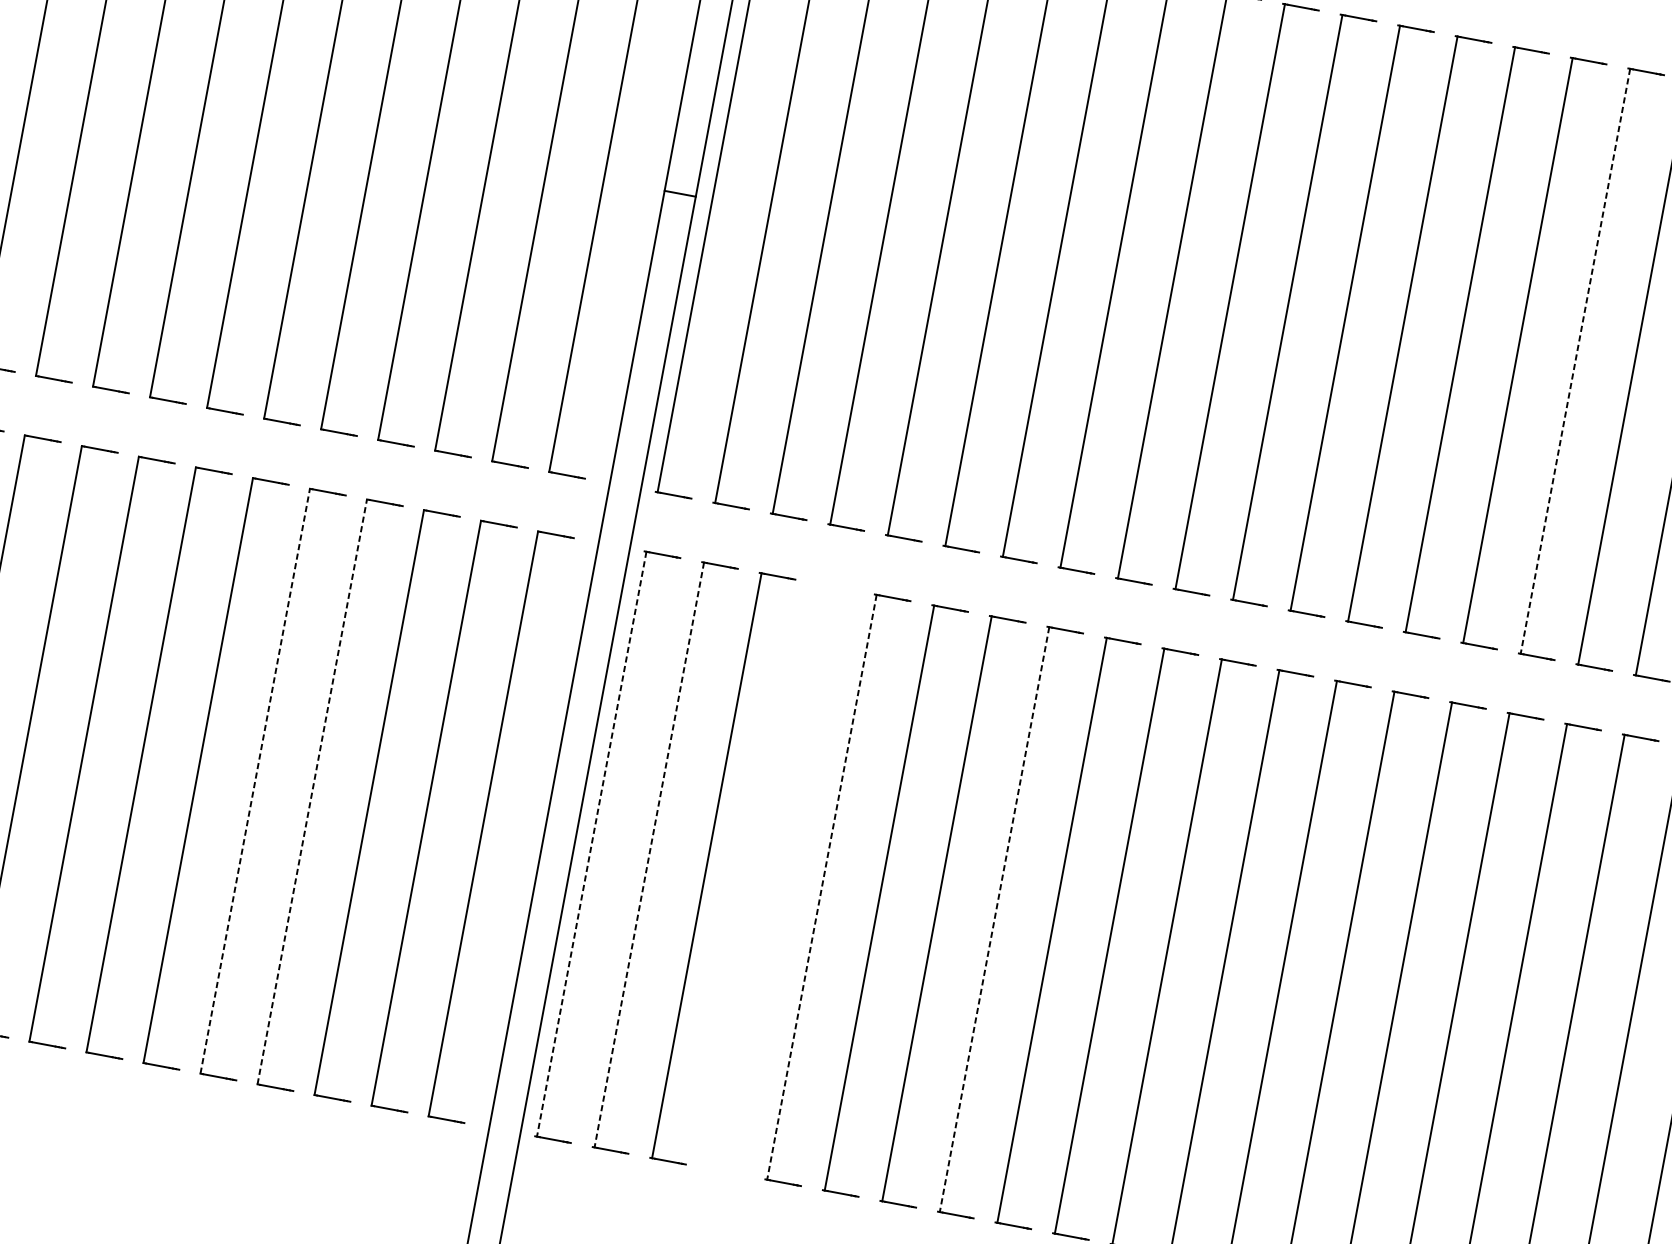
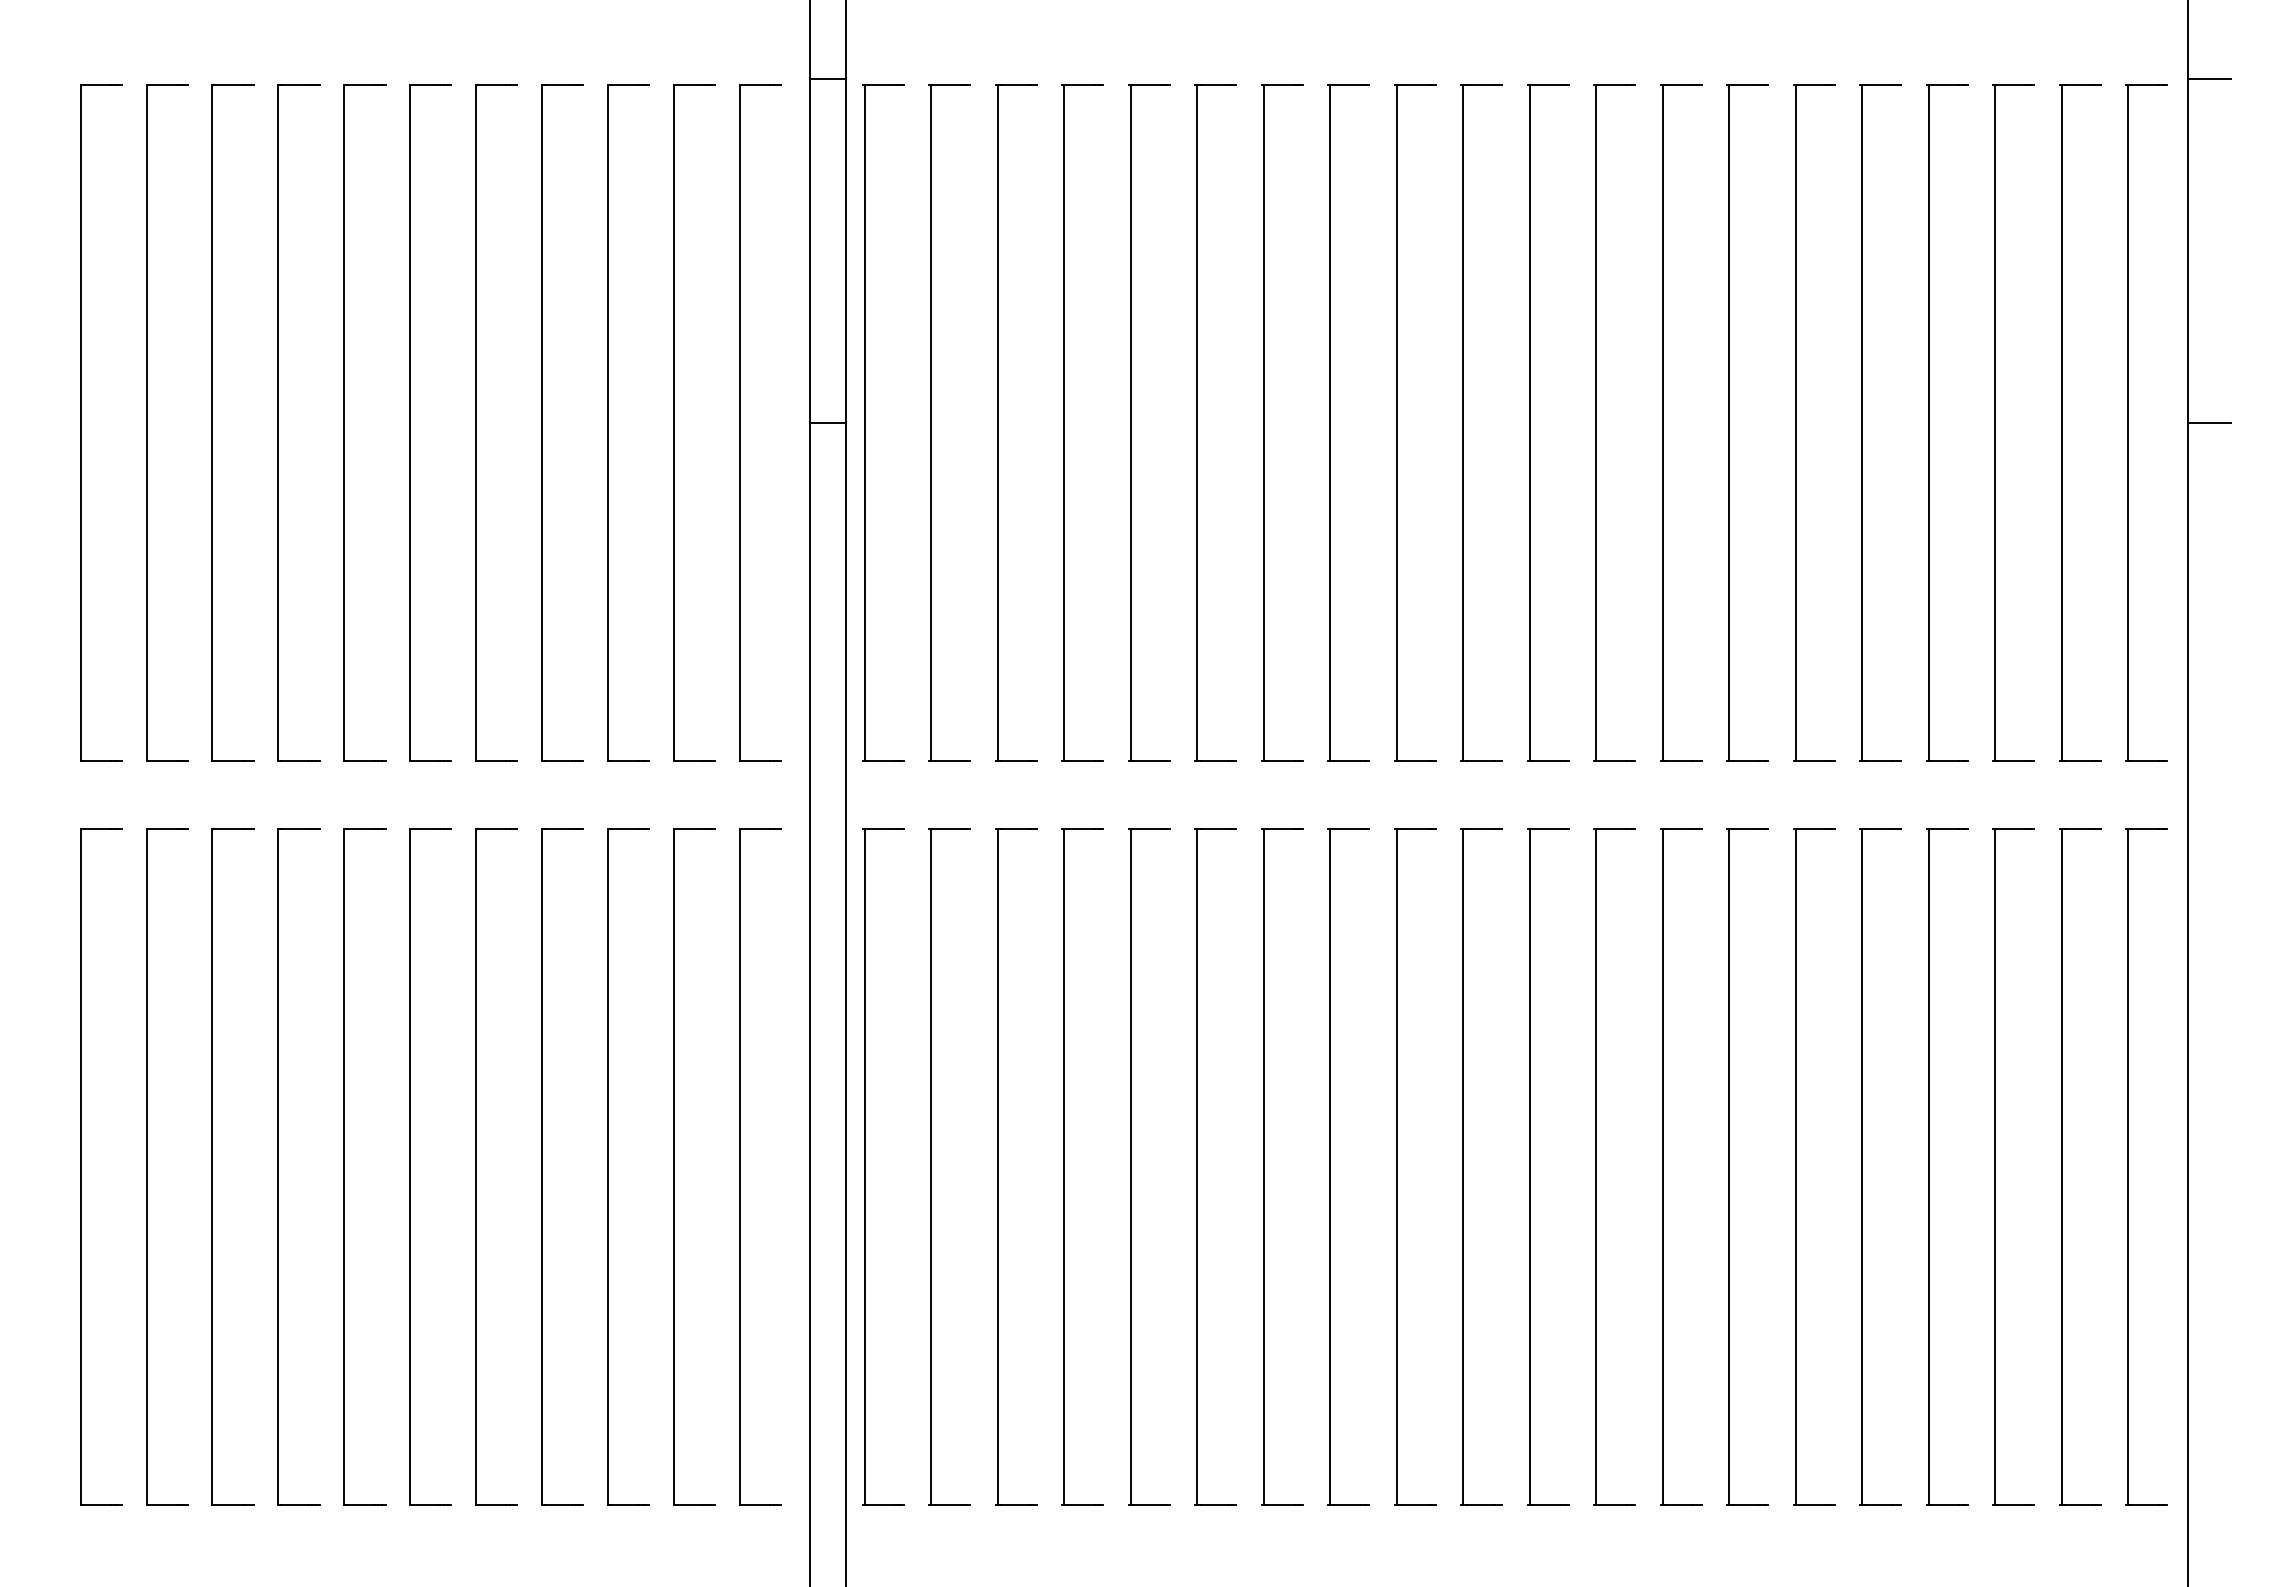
line: (1575, 361) -> (1862, 422), dashed -> solid
line: (254, 781) -> (475, 1167), dashed -> solid
line: (311, 792) -> (541, 1167), dashed -> solid
line: (591, 844) -> (864, 1167), dashed -> solid
line: (649, 855) -> (931, 1167), dashed -> solid
part: (764, 875) -> (1064, 1166), added
line: (821, 887) -> (1130, 1167), dashed -> solid
line: (994, 919) -> (1330, 1167), dashed -> solid

